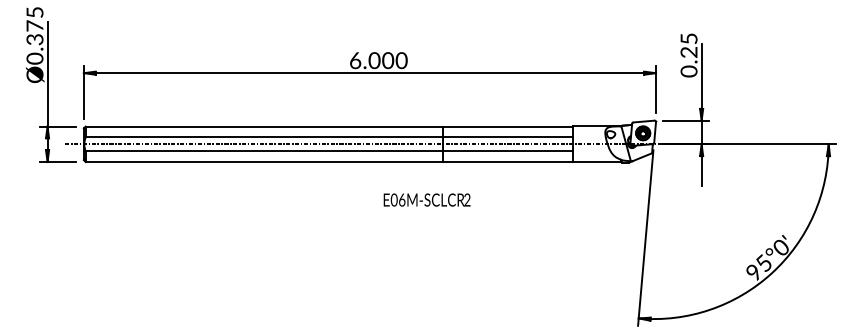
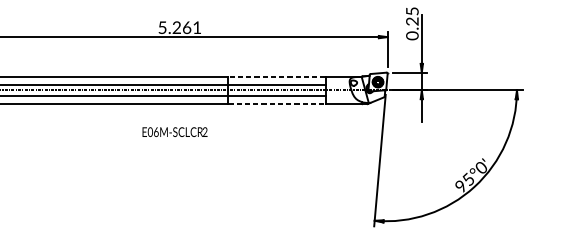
text: (378, 60) -> (179, 27), 6.000 -> 5.261
line: (508, 126) -> (277, 77), solid -> dashed
line: (508, 162) -> (277, 104), solid -> dashed
text: (426, 199) -> (174, 131), moved

